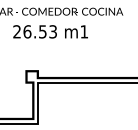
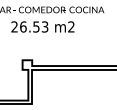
text: (84, 31) -> (71, 26), m1 -> m2

